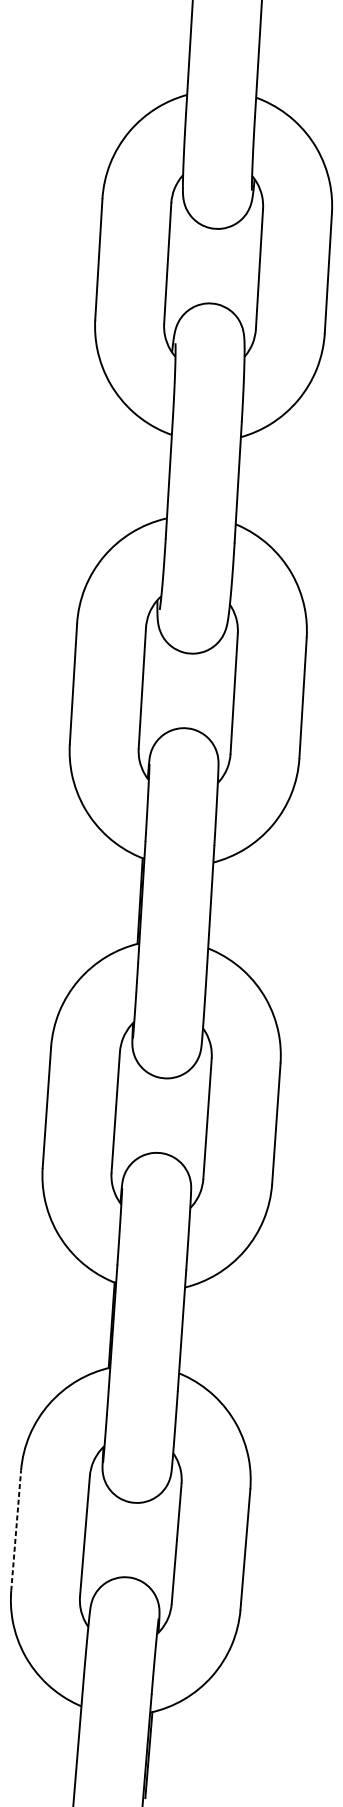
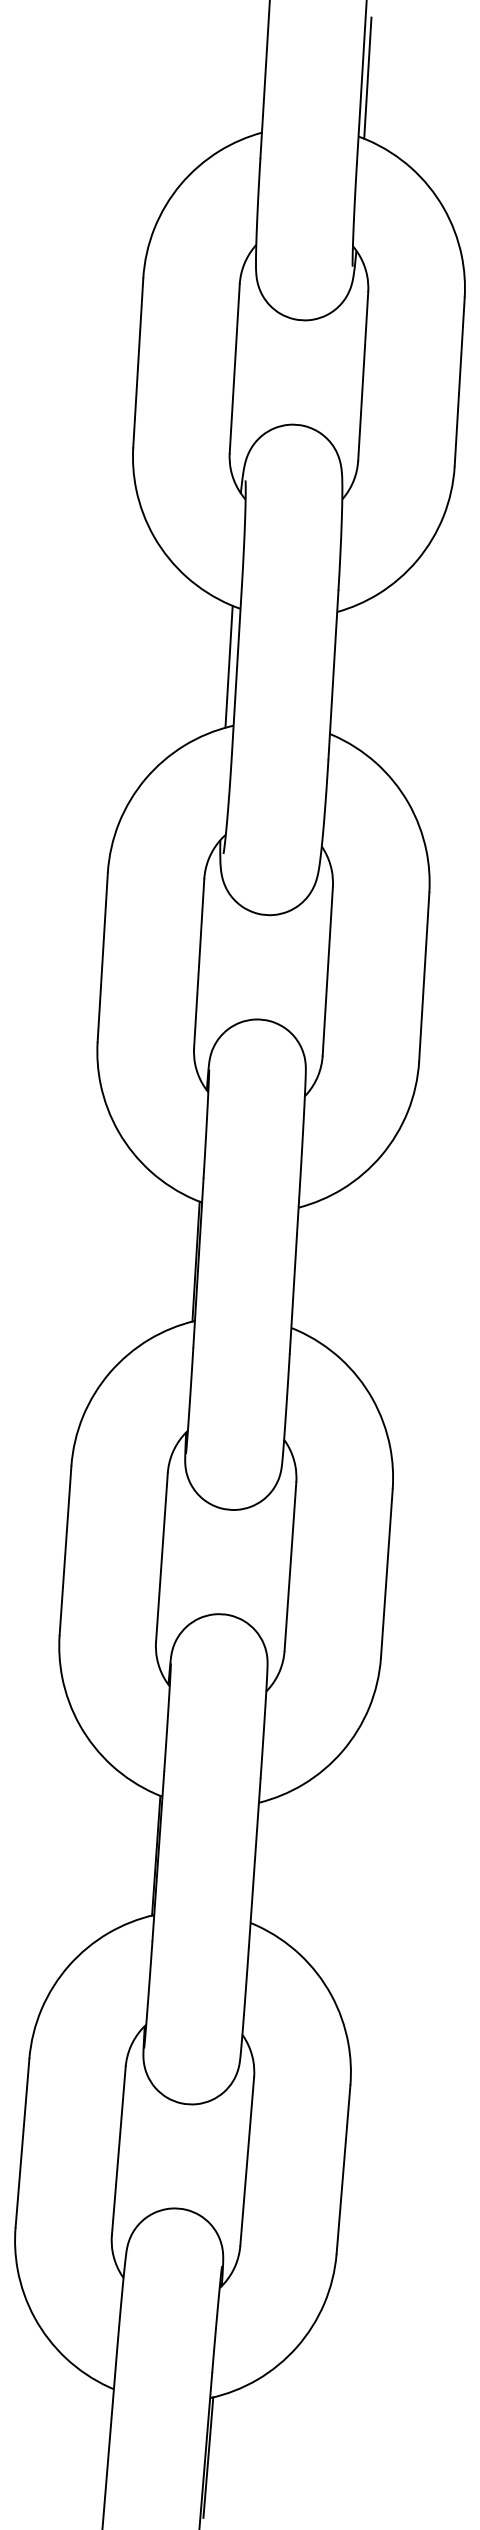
line: (262, 55) -> (367, 77), added
line: (163, 476) -> (228, 666), added
line: (16, 1530) -> (22, 2143), dashed -> solid

